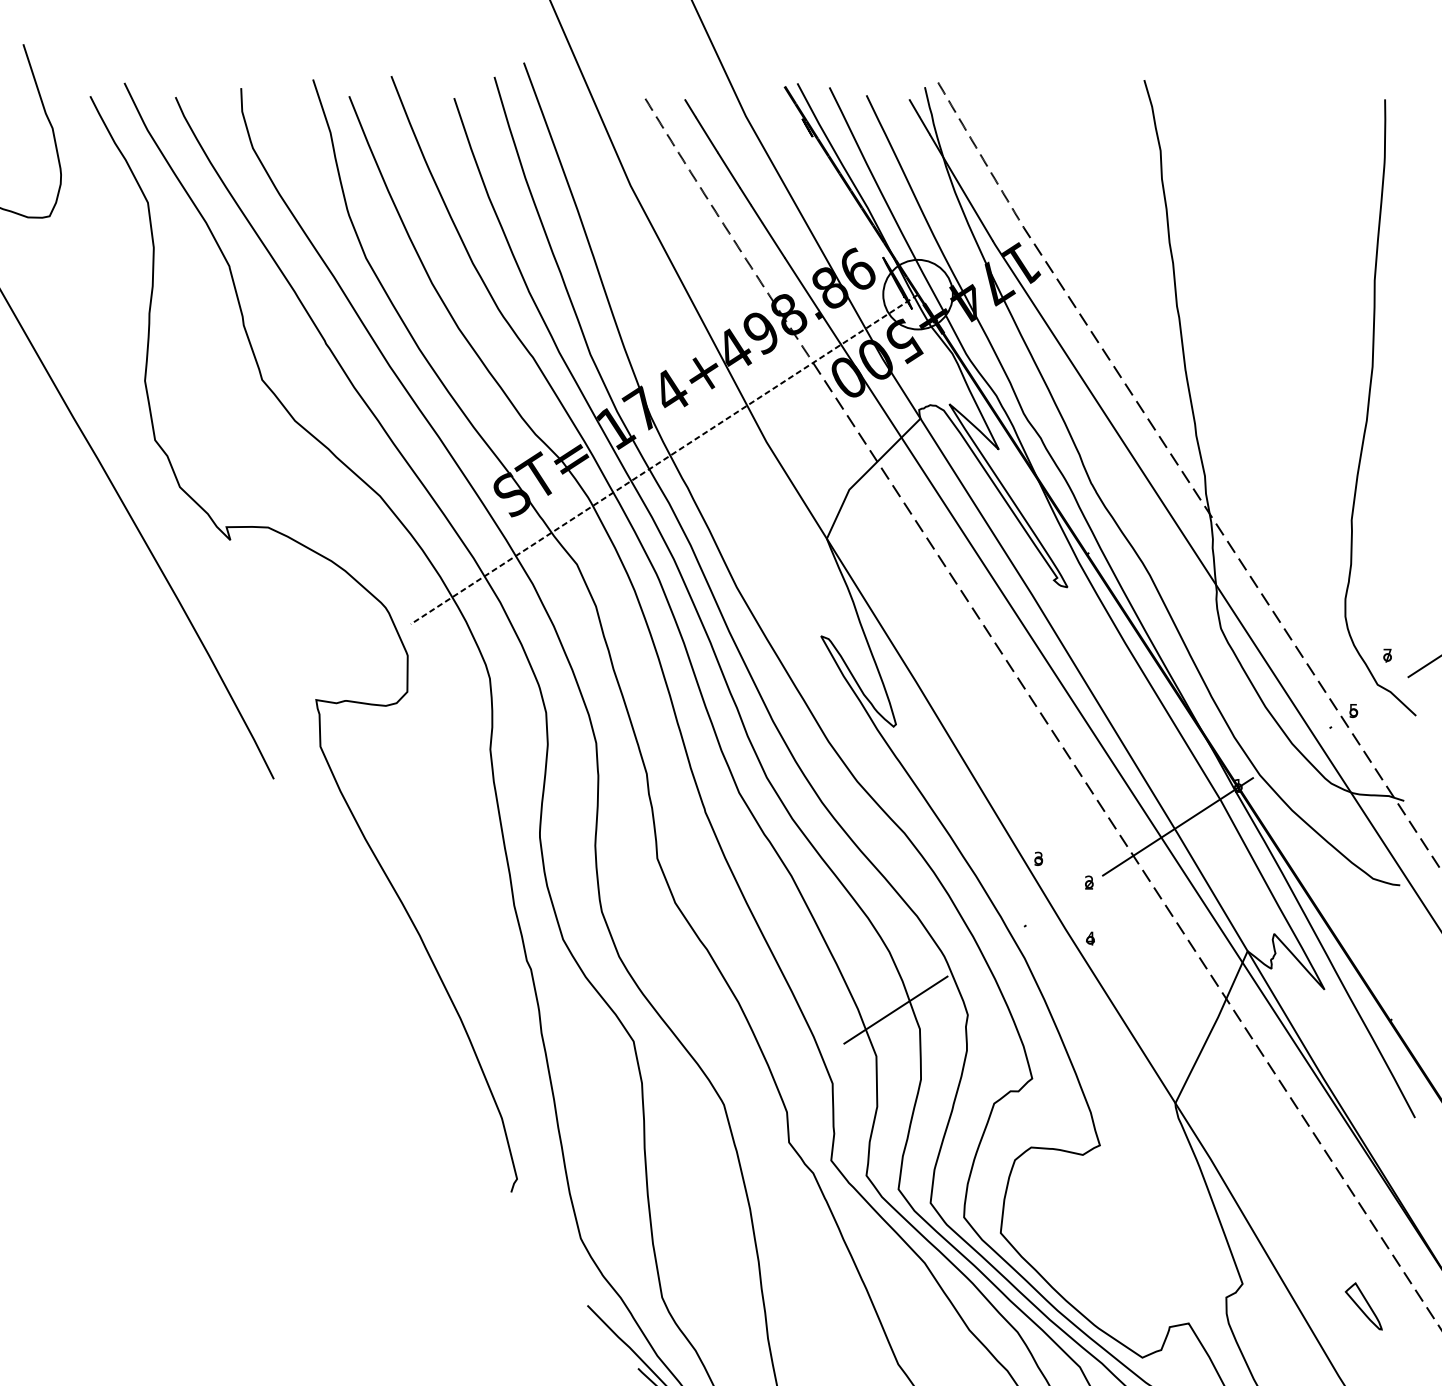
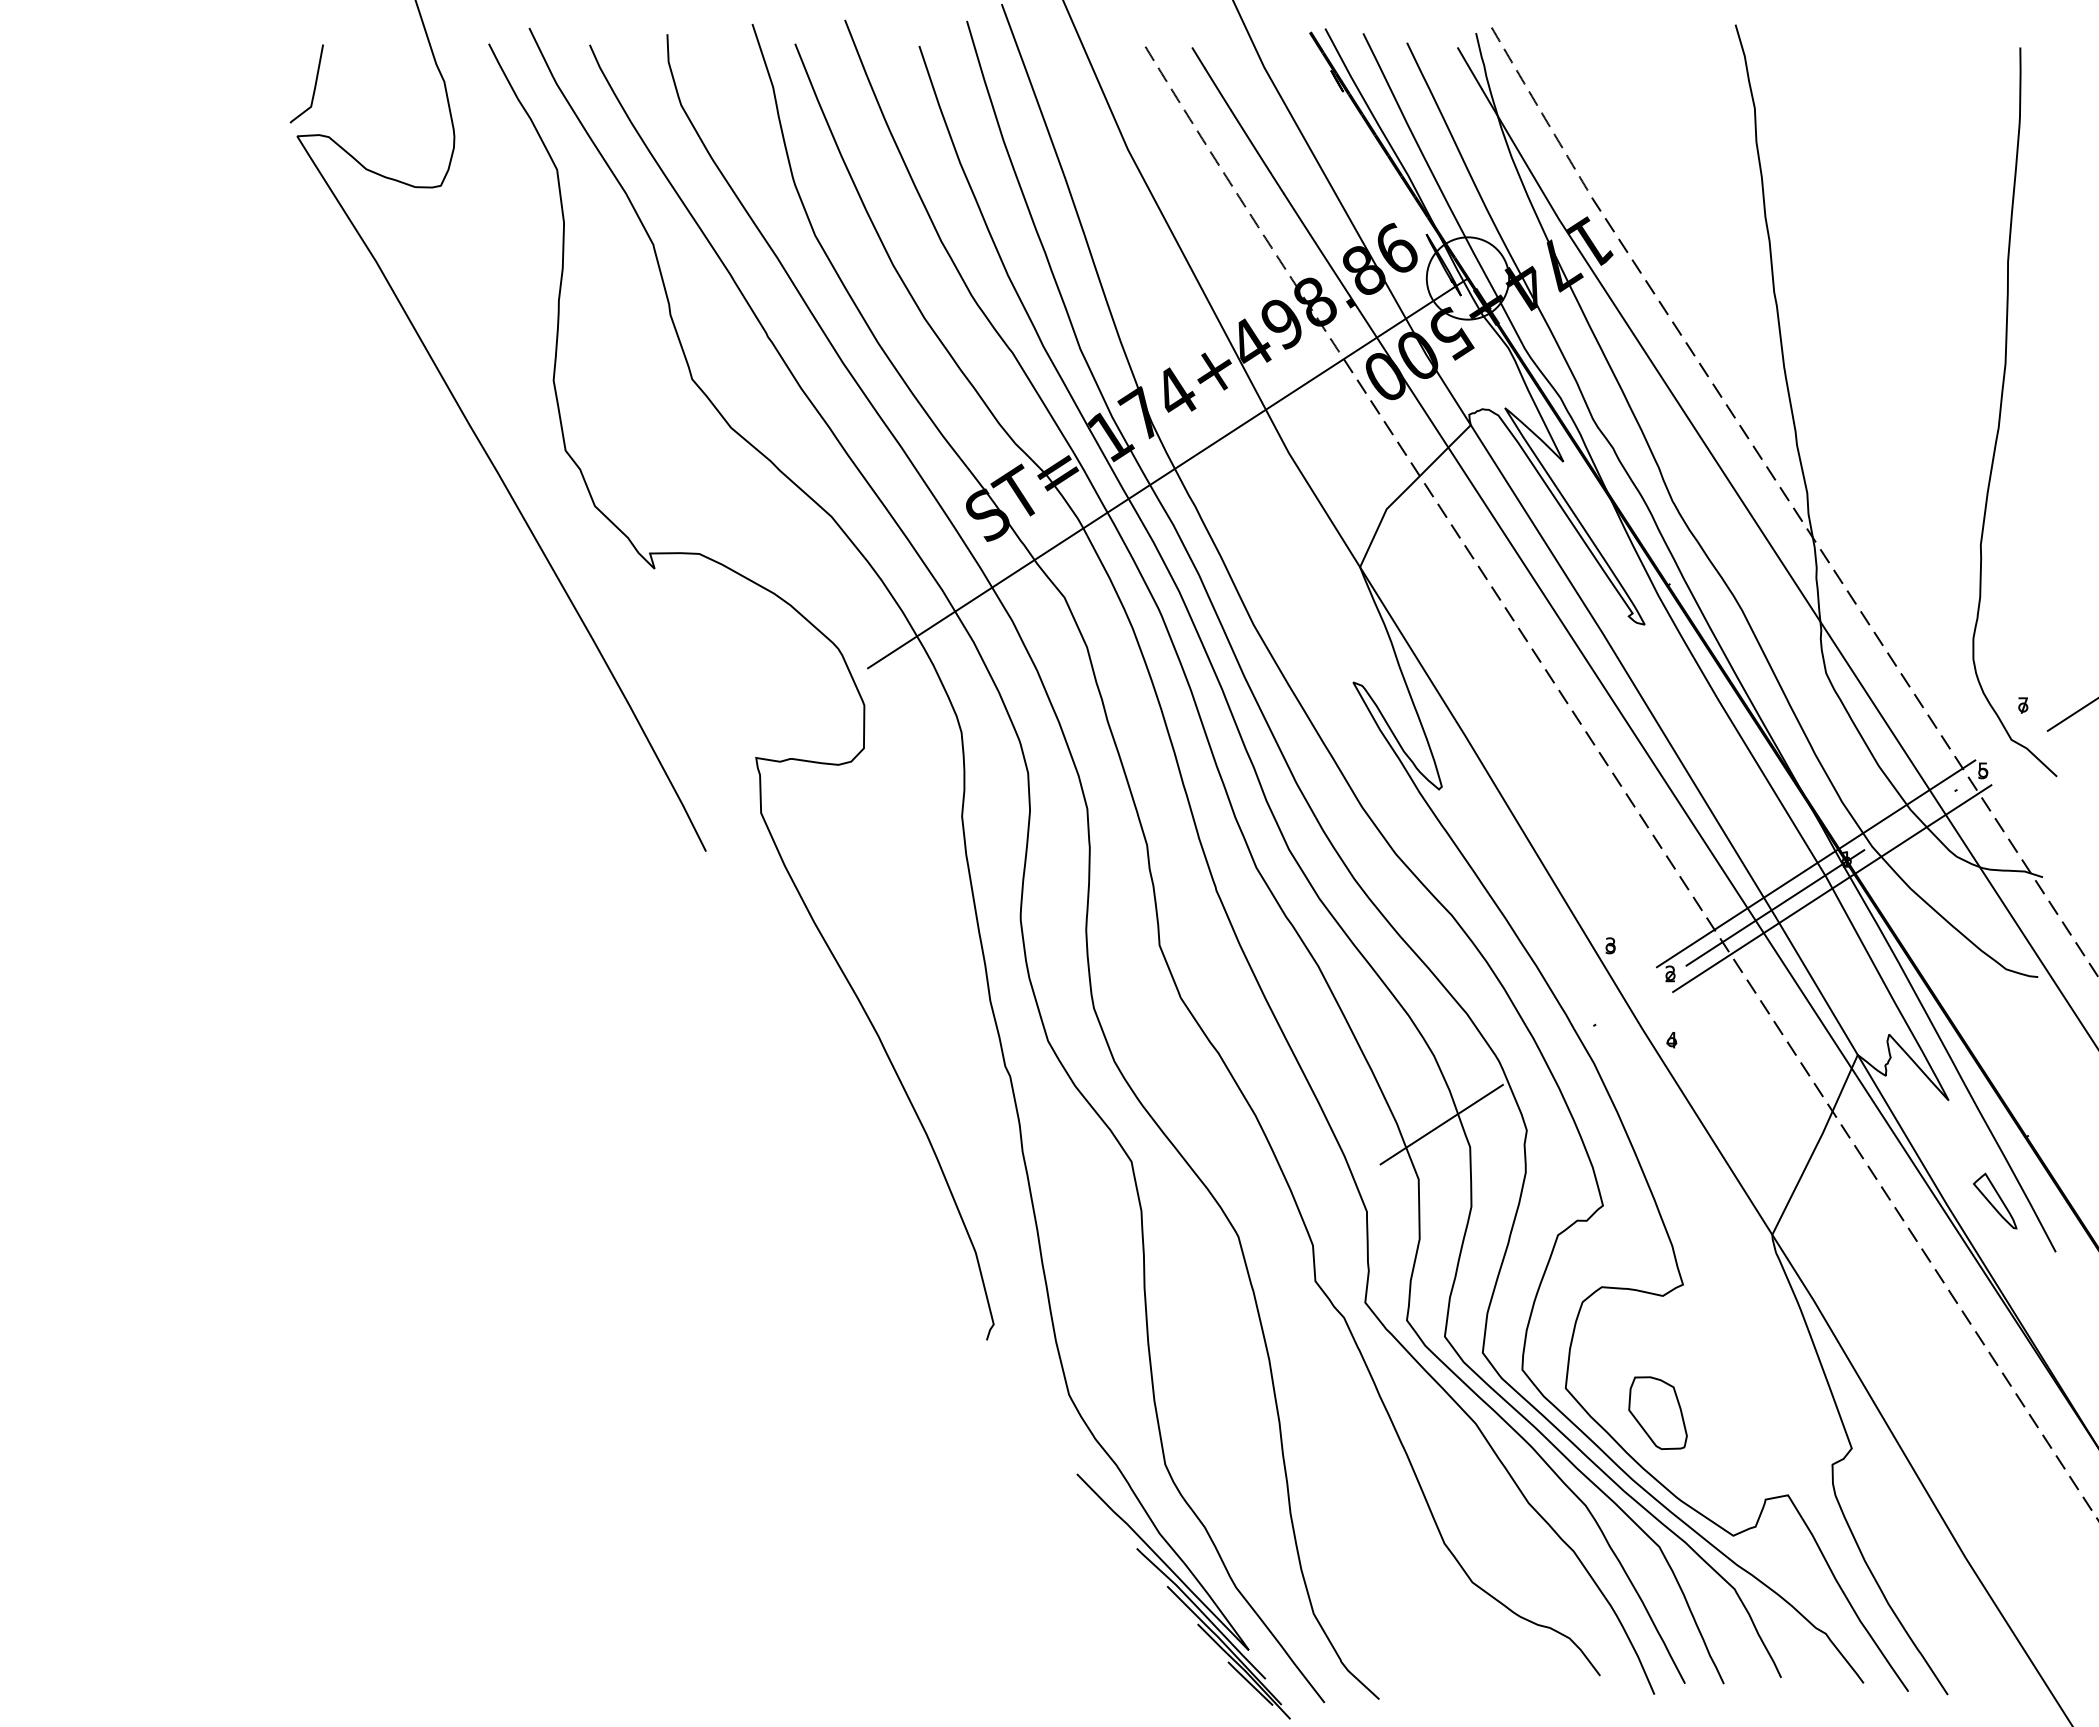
line: (664, 459) -> (1168, 473), dashed -> solid
line: (1211, 789) -> (1815, 863), added
line: (1226, 810) -> (1832, 888), added
part: (1078, 1253) -> (1657, 1412), added
part: (1364, 1305) -> (1995, 1200), moved

